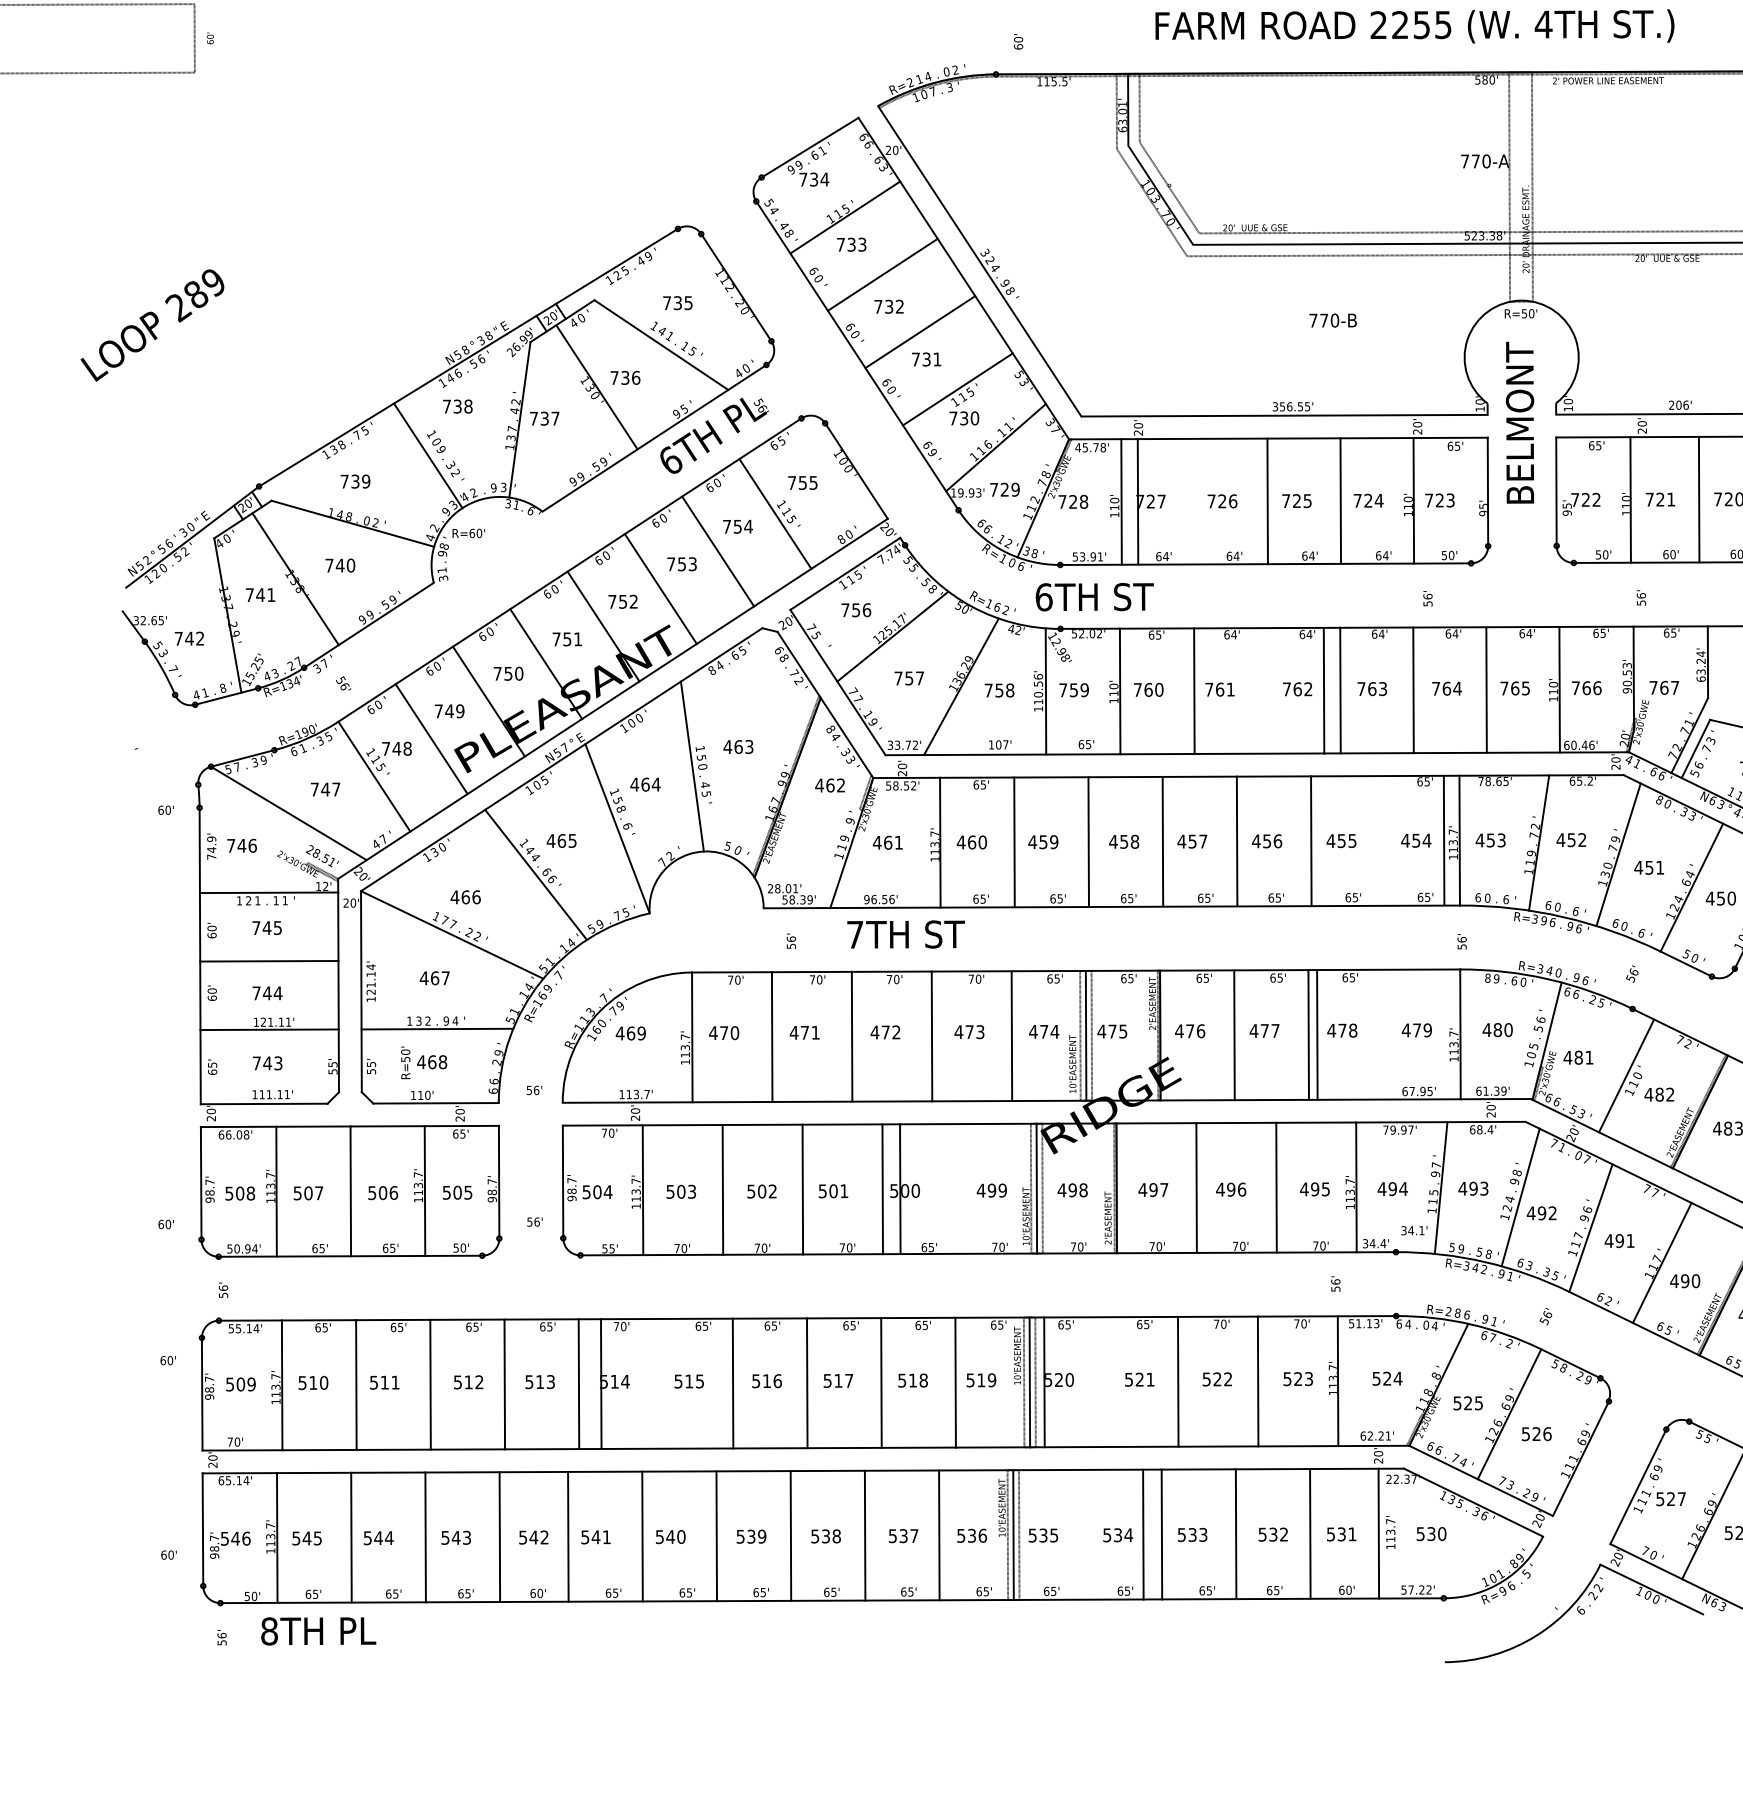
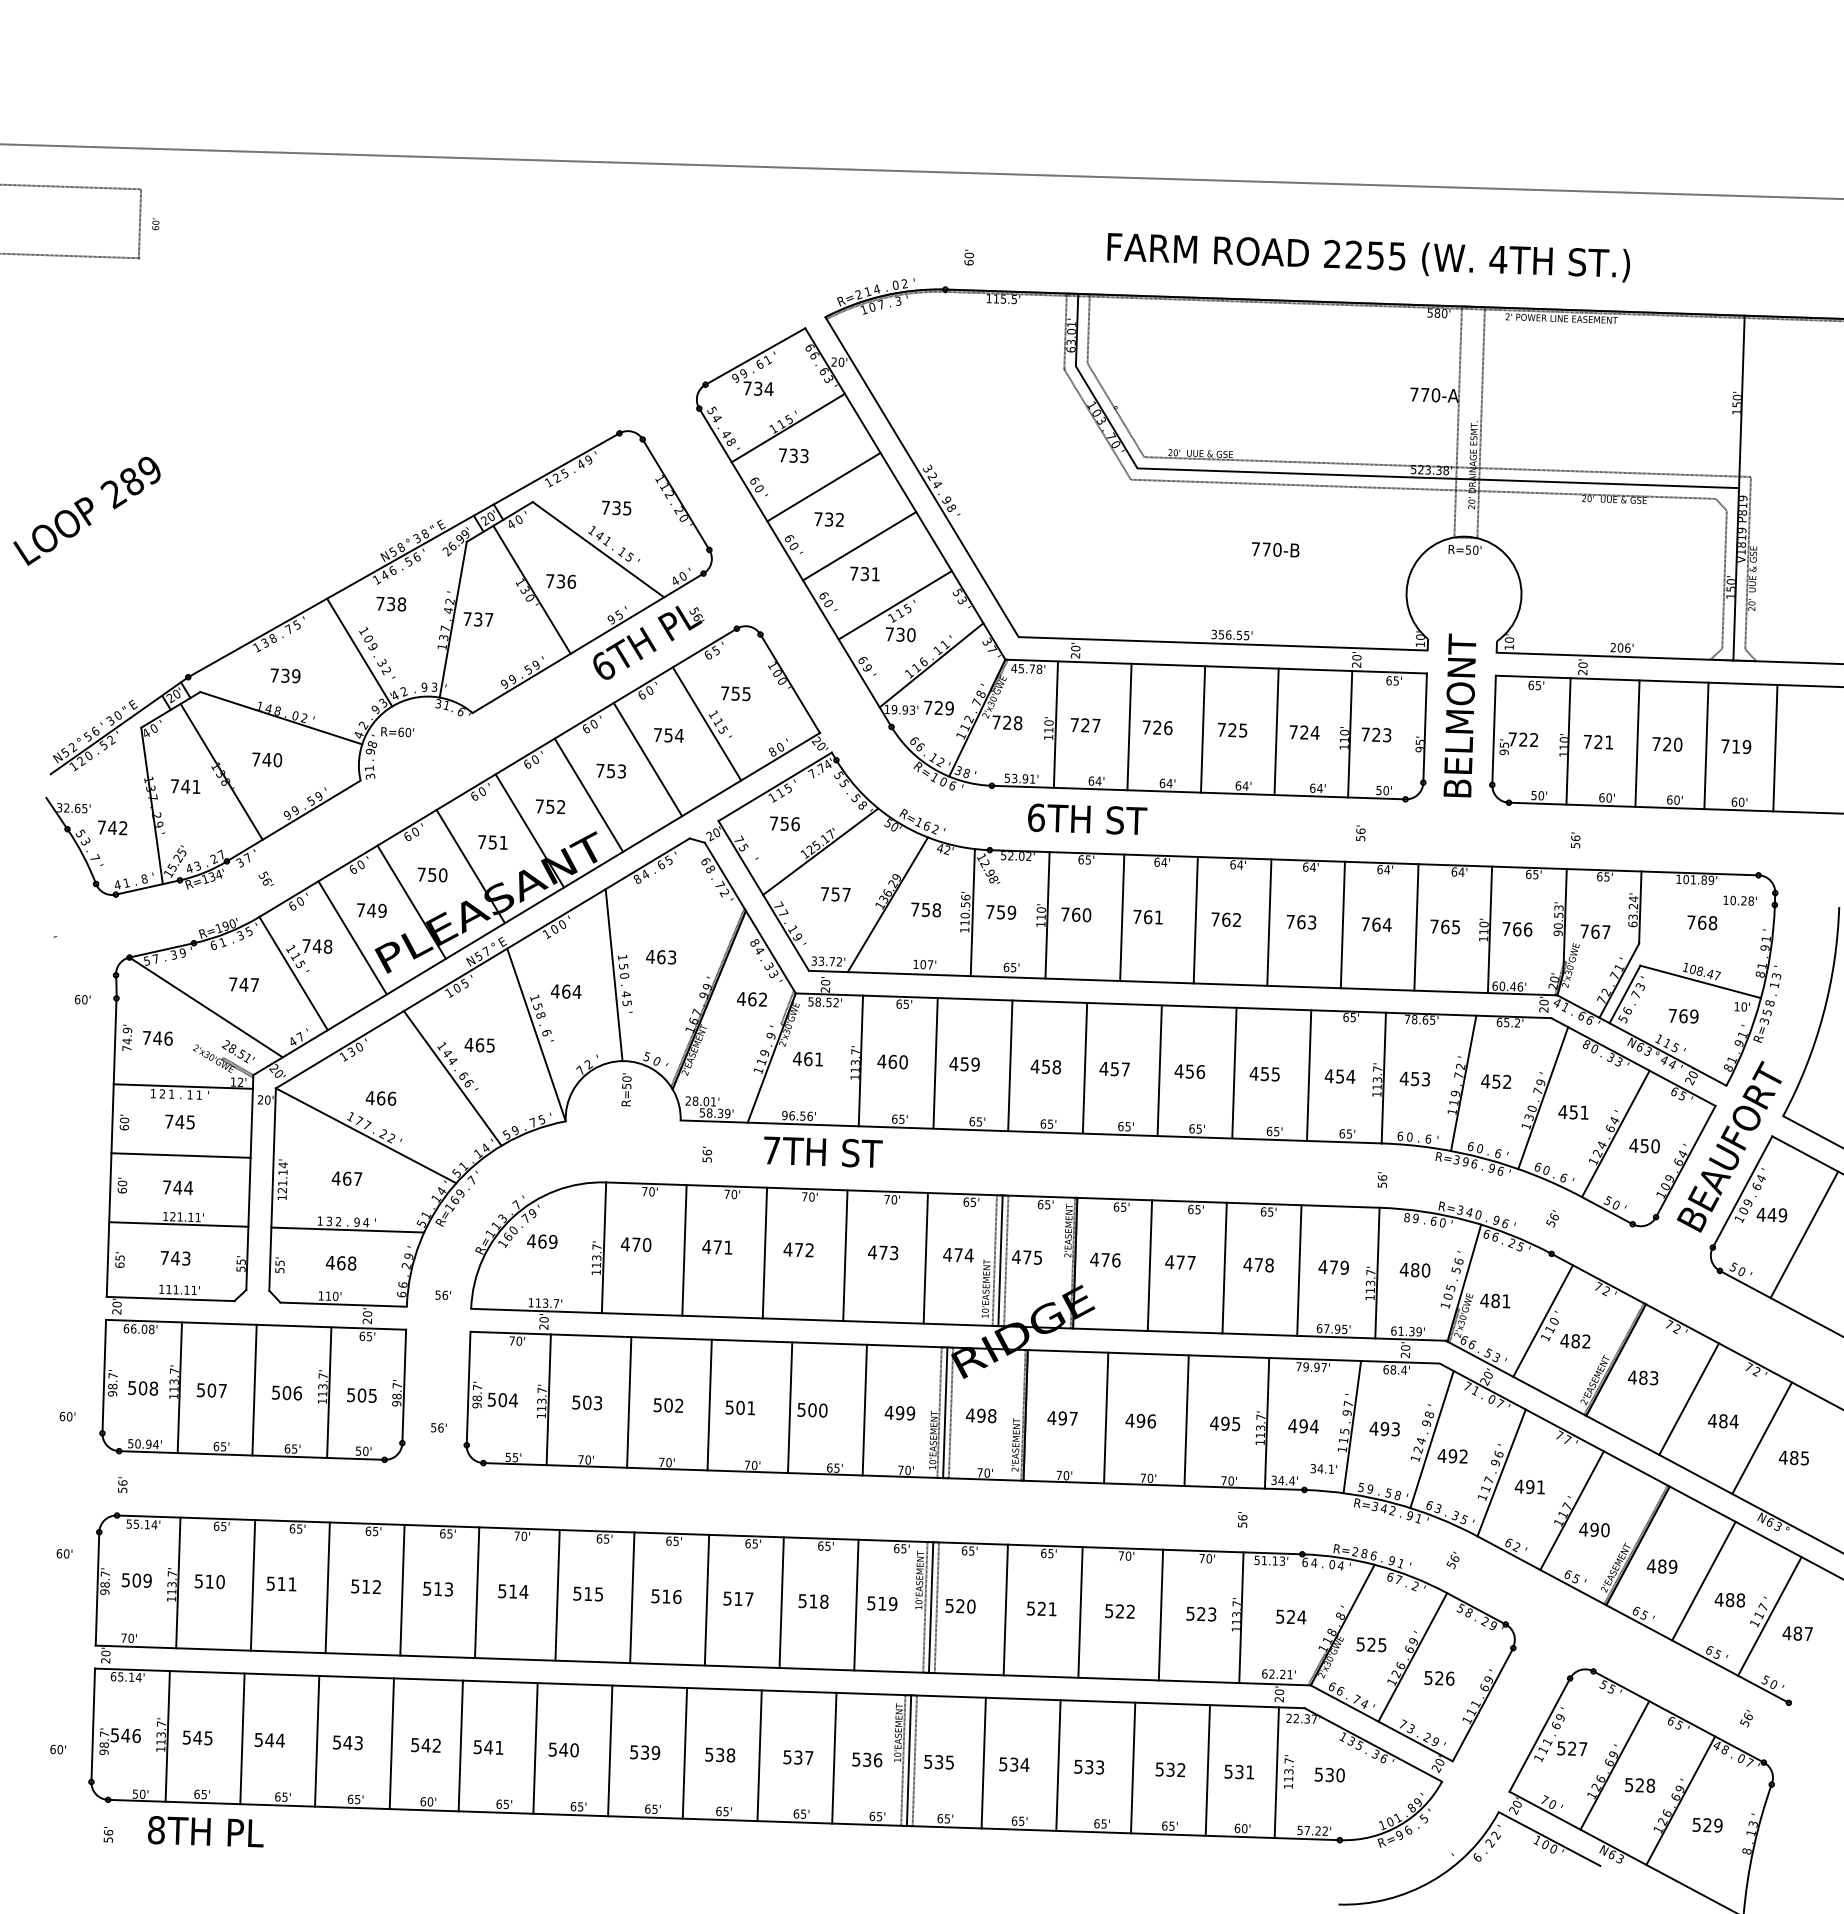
text: (1519, 422) -> (1459, 715), moved
line: (1138, 501) -> (1129, 726), moved
text: (1094, 596) -> (1087, 818), moved
line: (1323, 690) -> (1195, 919), moved
line: (1444, 839) -> (1309, 1074), moved
line: (1317, 1035) -> (1299, 1270), moved
text: (405, 1062) -> (626, 1089), moved
line: (899, 1188) -> (864, 1409), moved
line: (1044, 1381) -> (1005, 1609), moved
line: (601, 1384) -> (557, 1595), moved
line: (1143, 1534) -> (983, 1762), moved

